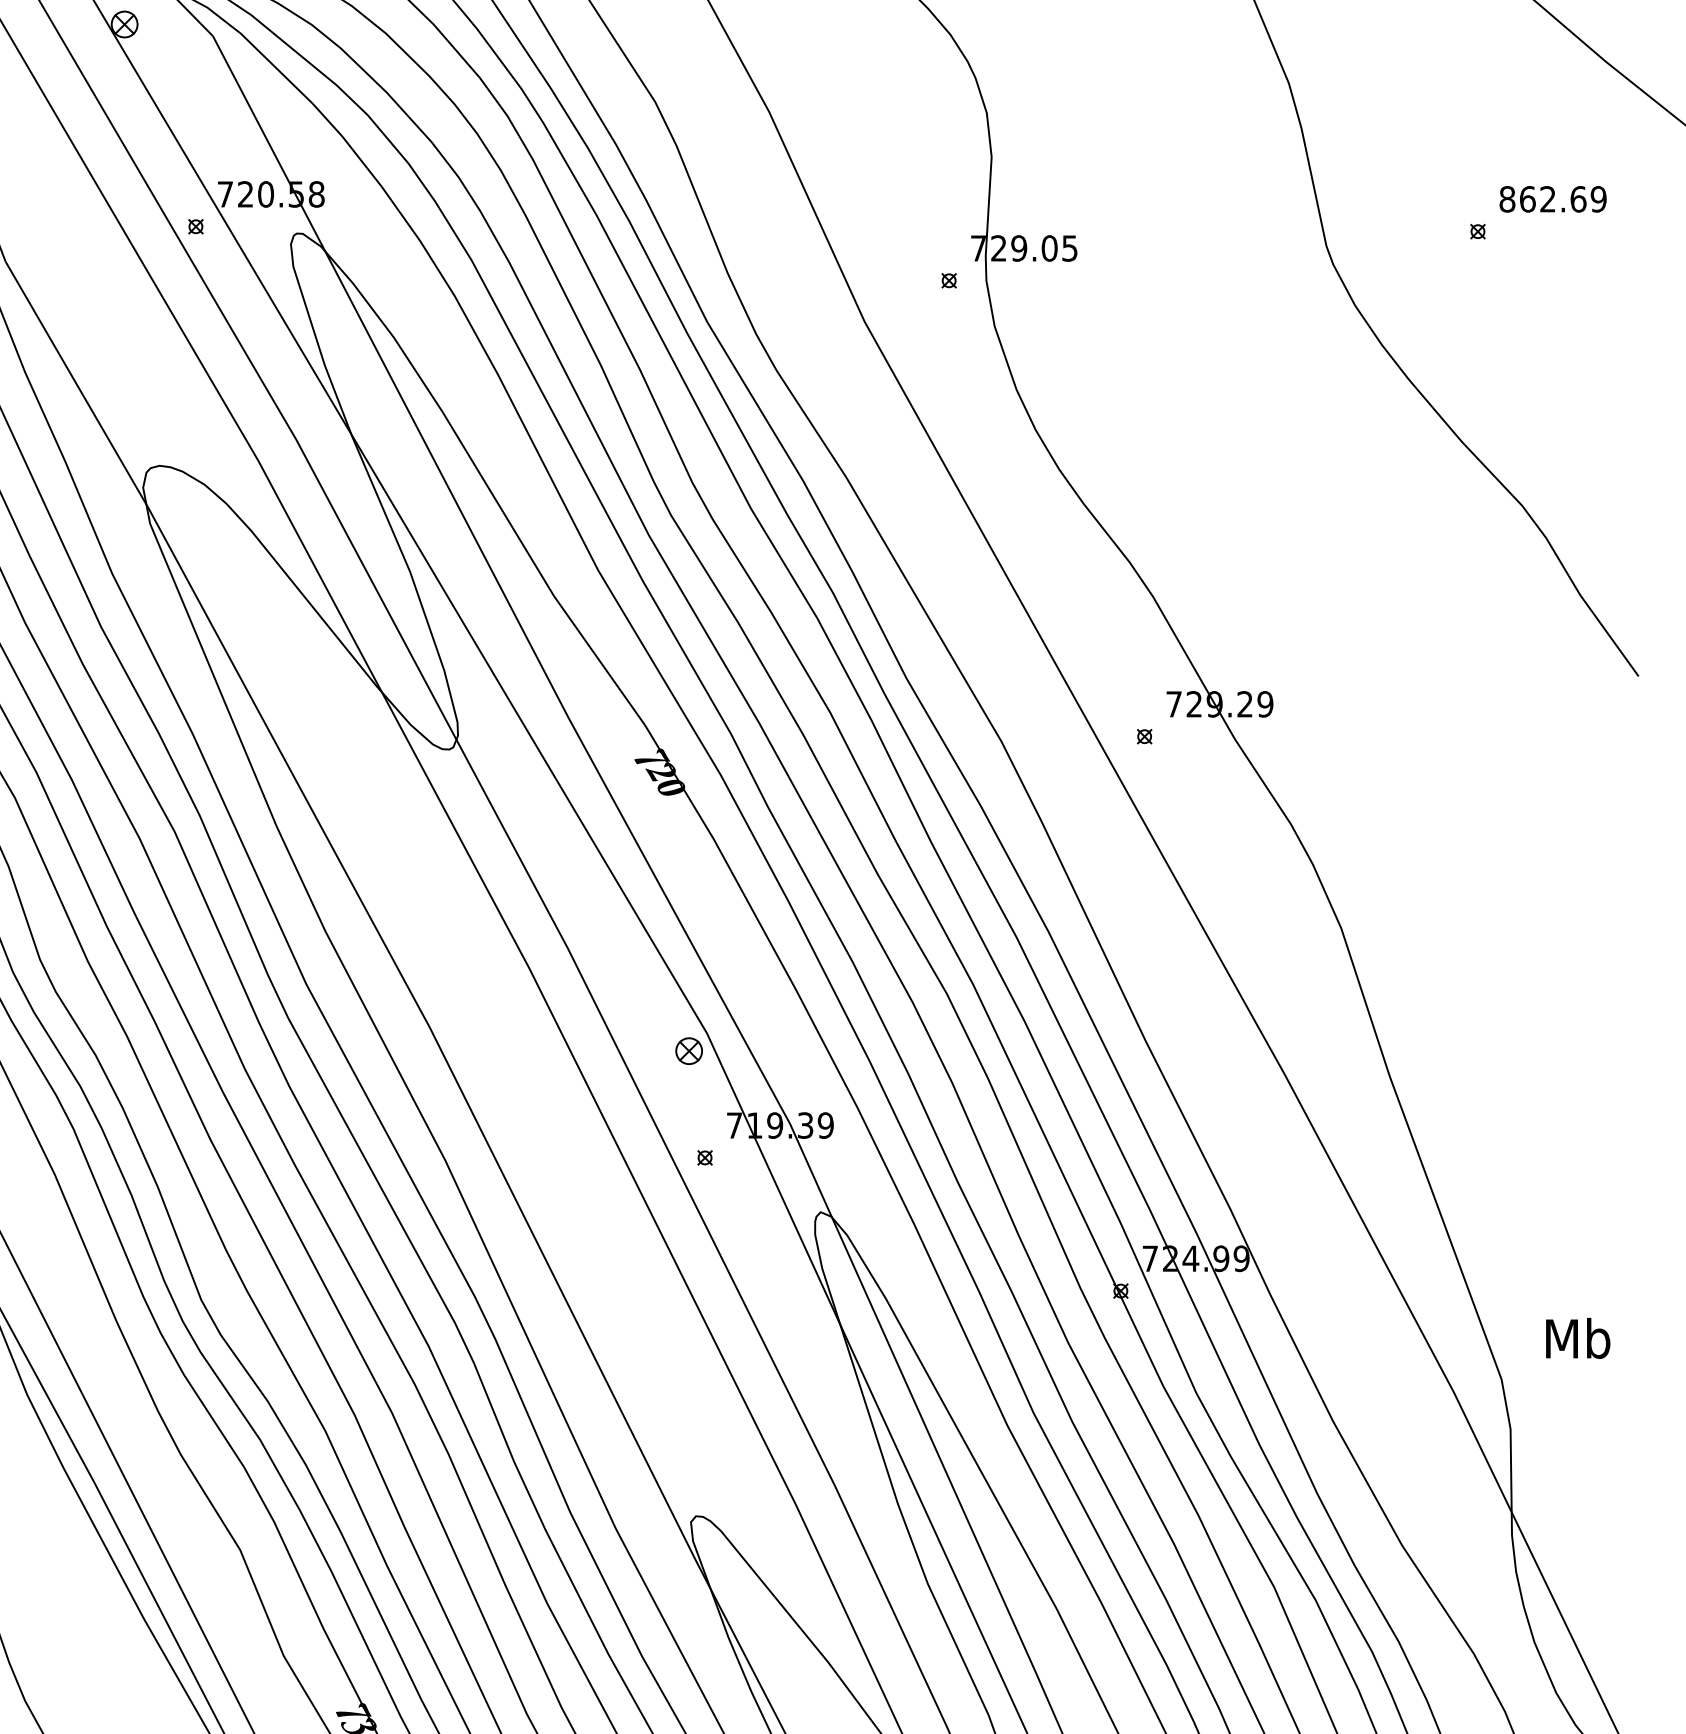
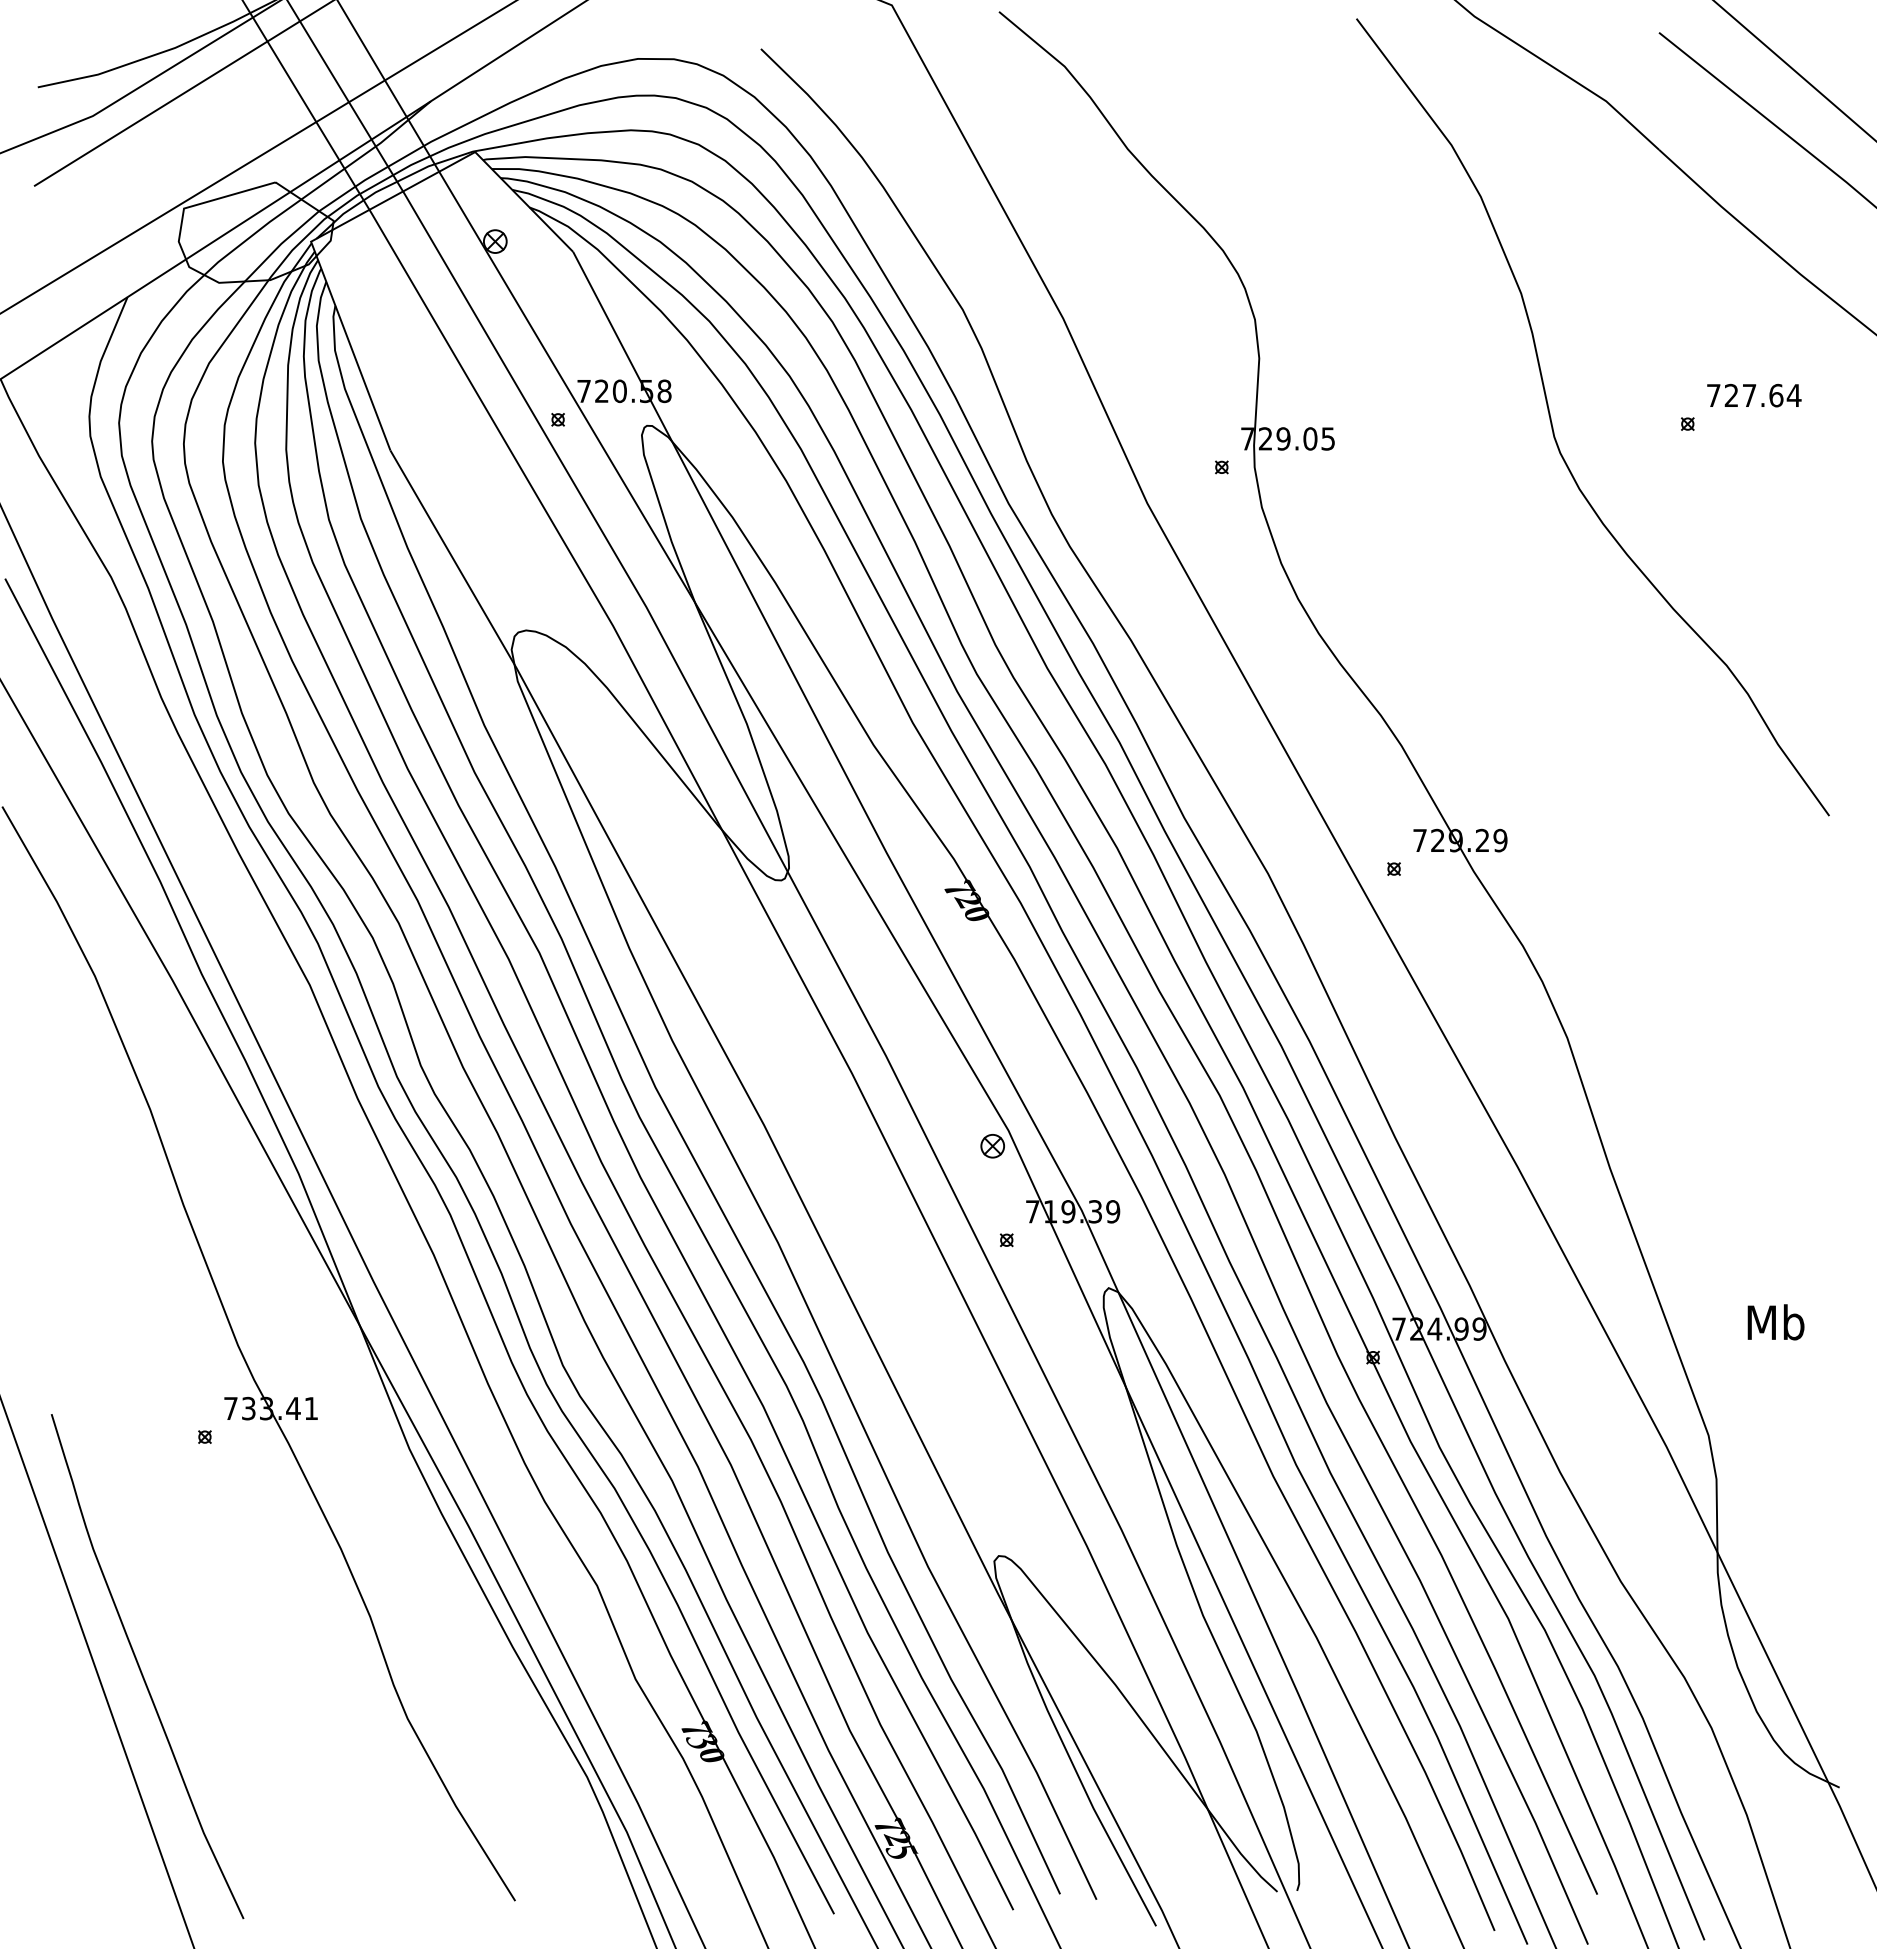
text: (1552, 199) -> (1753, 395), 862.69 -> 727.64
text: (1577, 1338) -> (1775, 1322), moved

